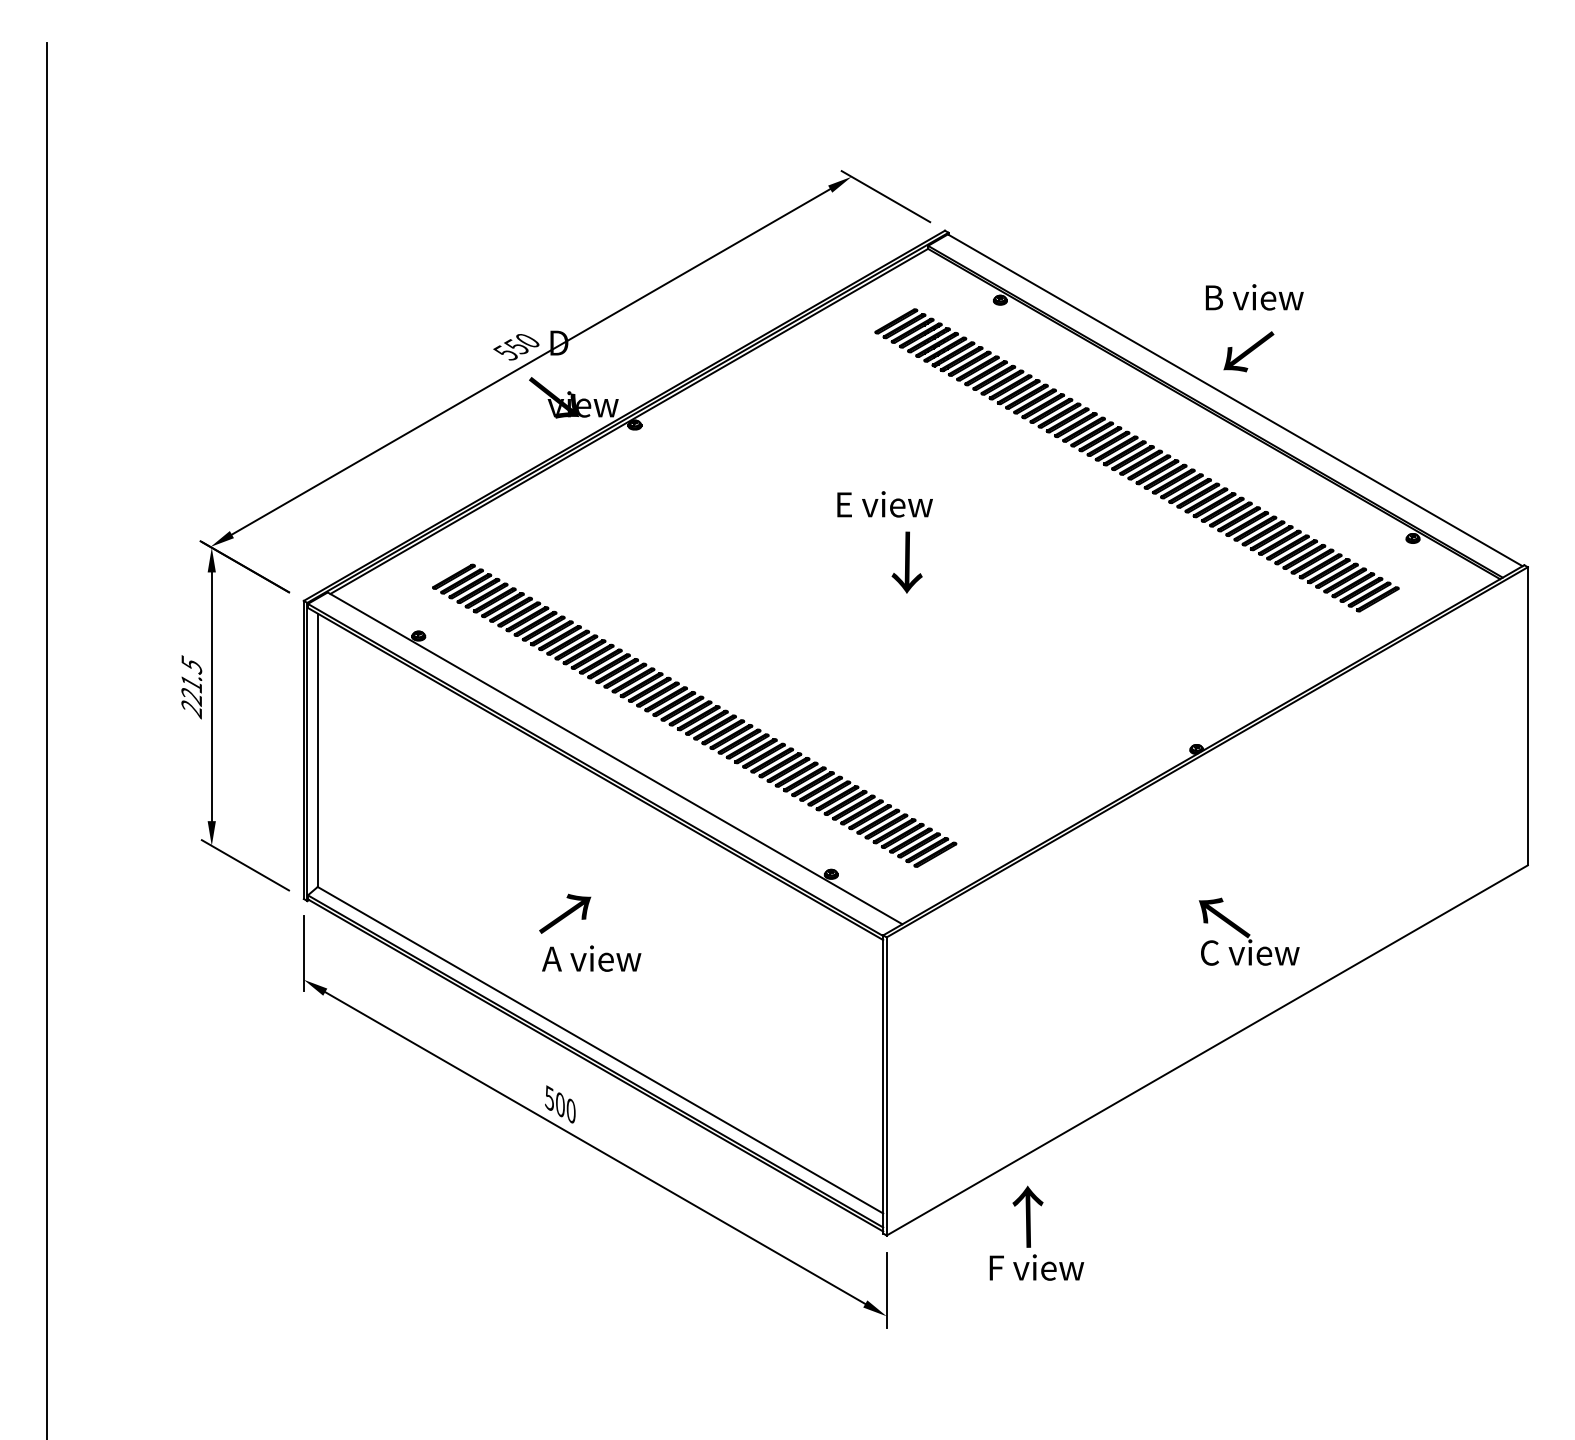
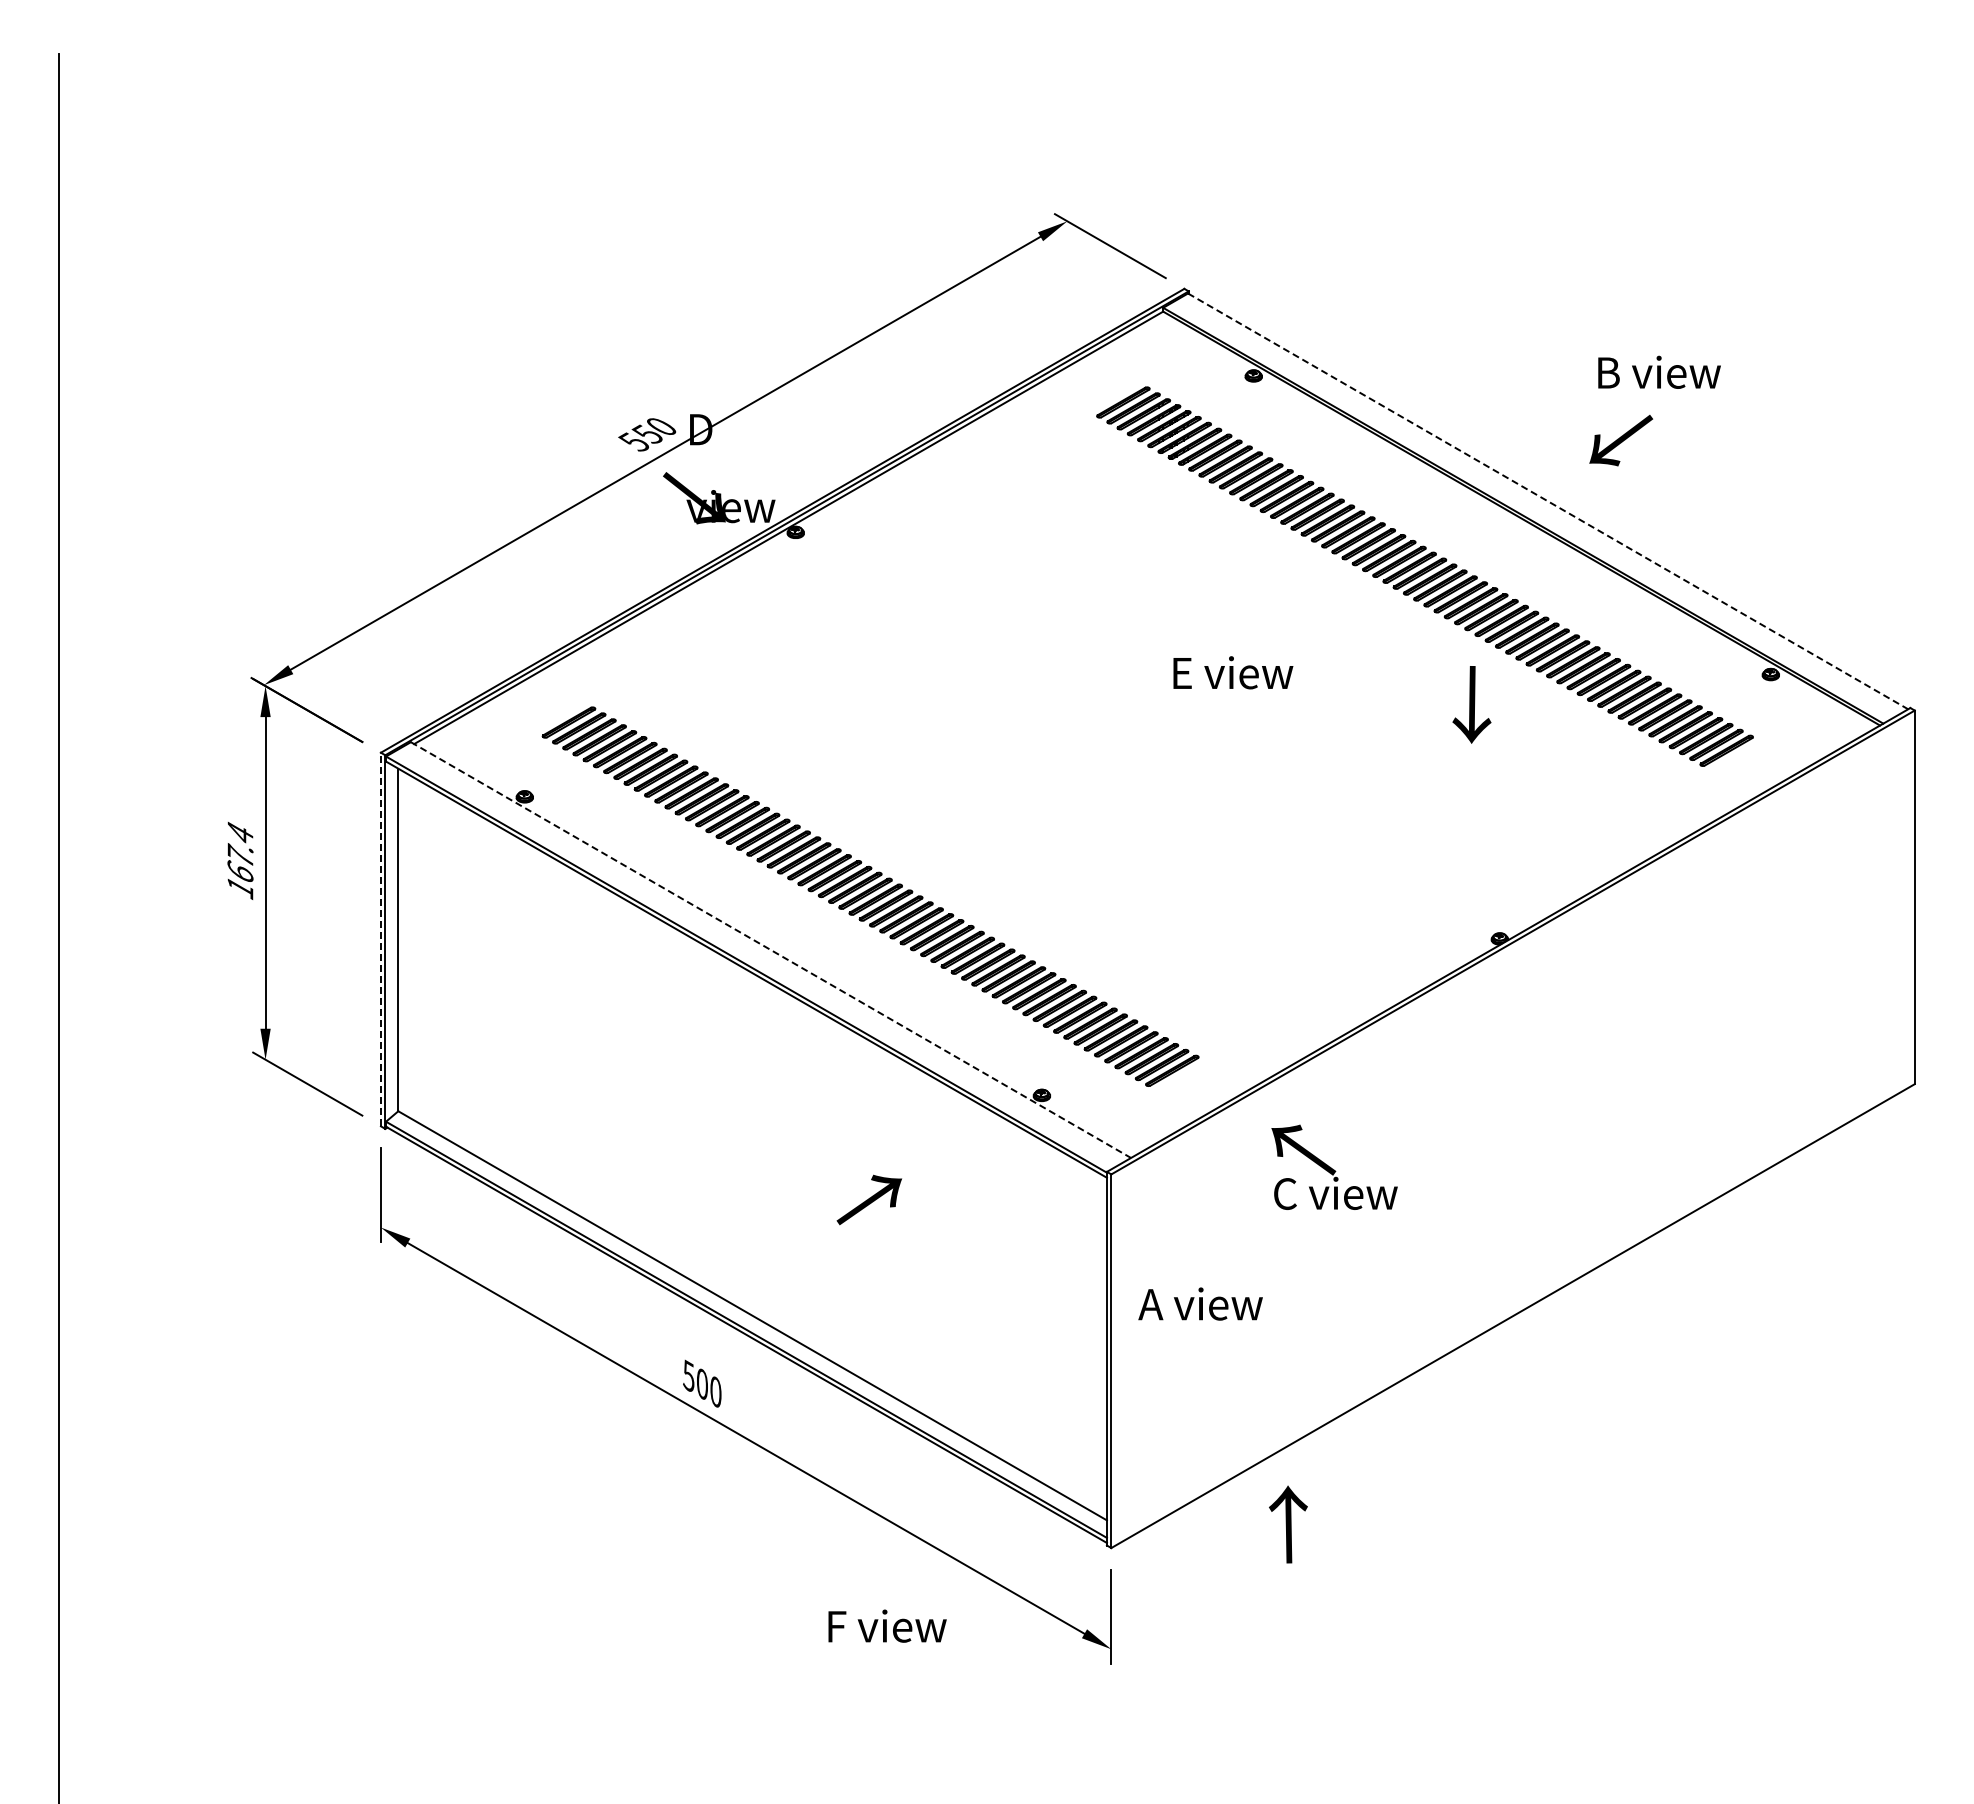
text: (1254, 296) -> (1659, 371), moved
text: (1249, 351) -> (1621, 440), moved
line: (1235, 400) -> (1548, 501), solid -> dashed
text: (885, 504) -> (1233, 672), moved
text: (906, 562) -> (1471, 704), moved
text: (191, 686) -> (240, 860), 221.5 -> 167.4
line: (303, 749) -> (380, 939), solid -> dashed
line: (614, 758) -> (770, 950), solid -> dashed
text: (565, 913) -> (869, 1199), moved
text: (1249, 931) -> (1334, 1166), moved
text: (591, 958) -> (1200, 1303), moved
text: (1036, 1267) -> (887, 1625), moved

